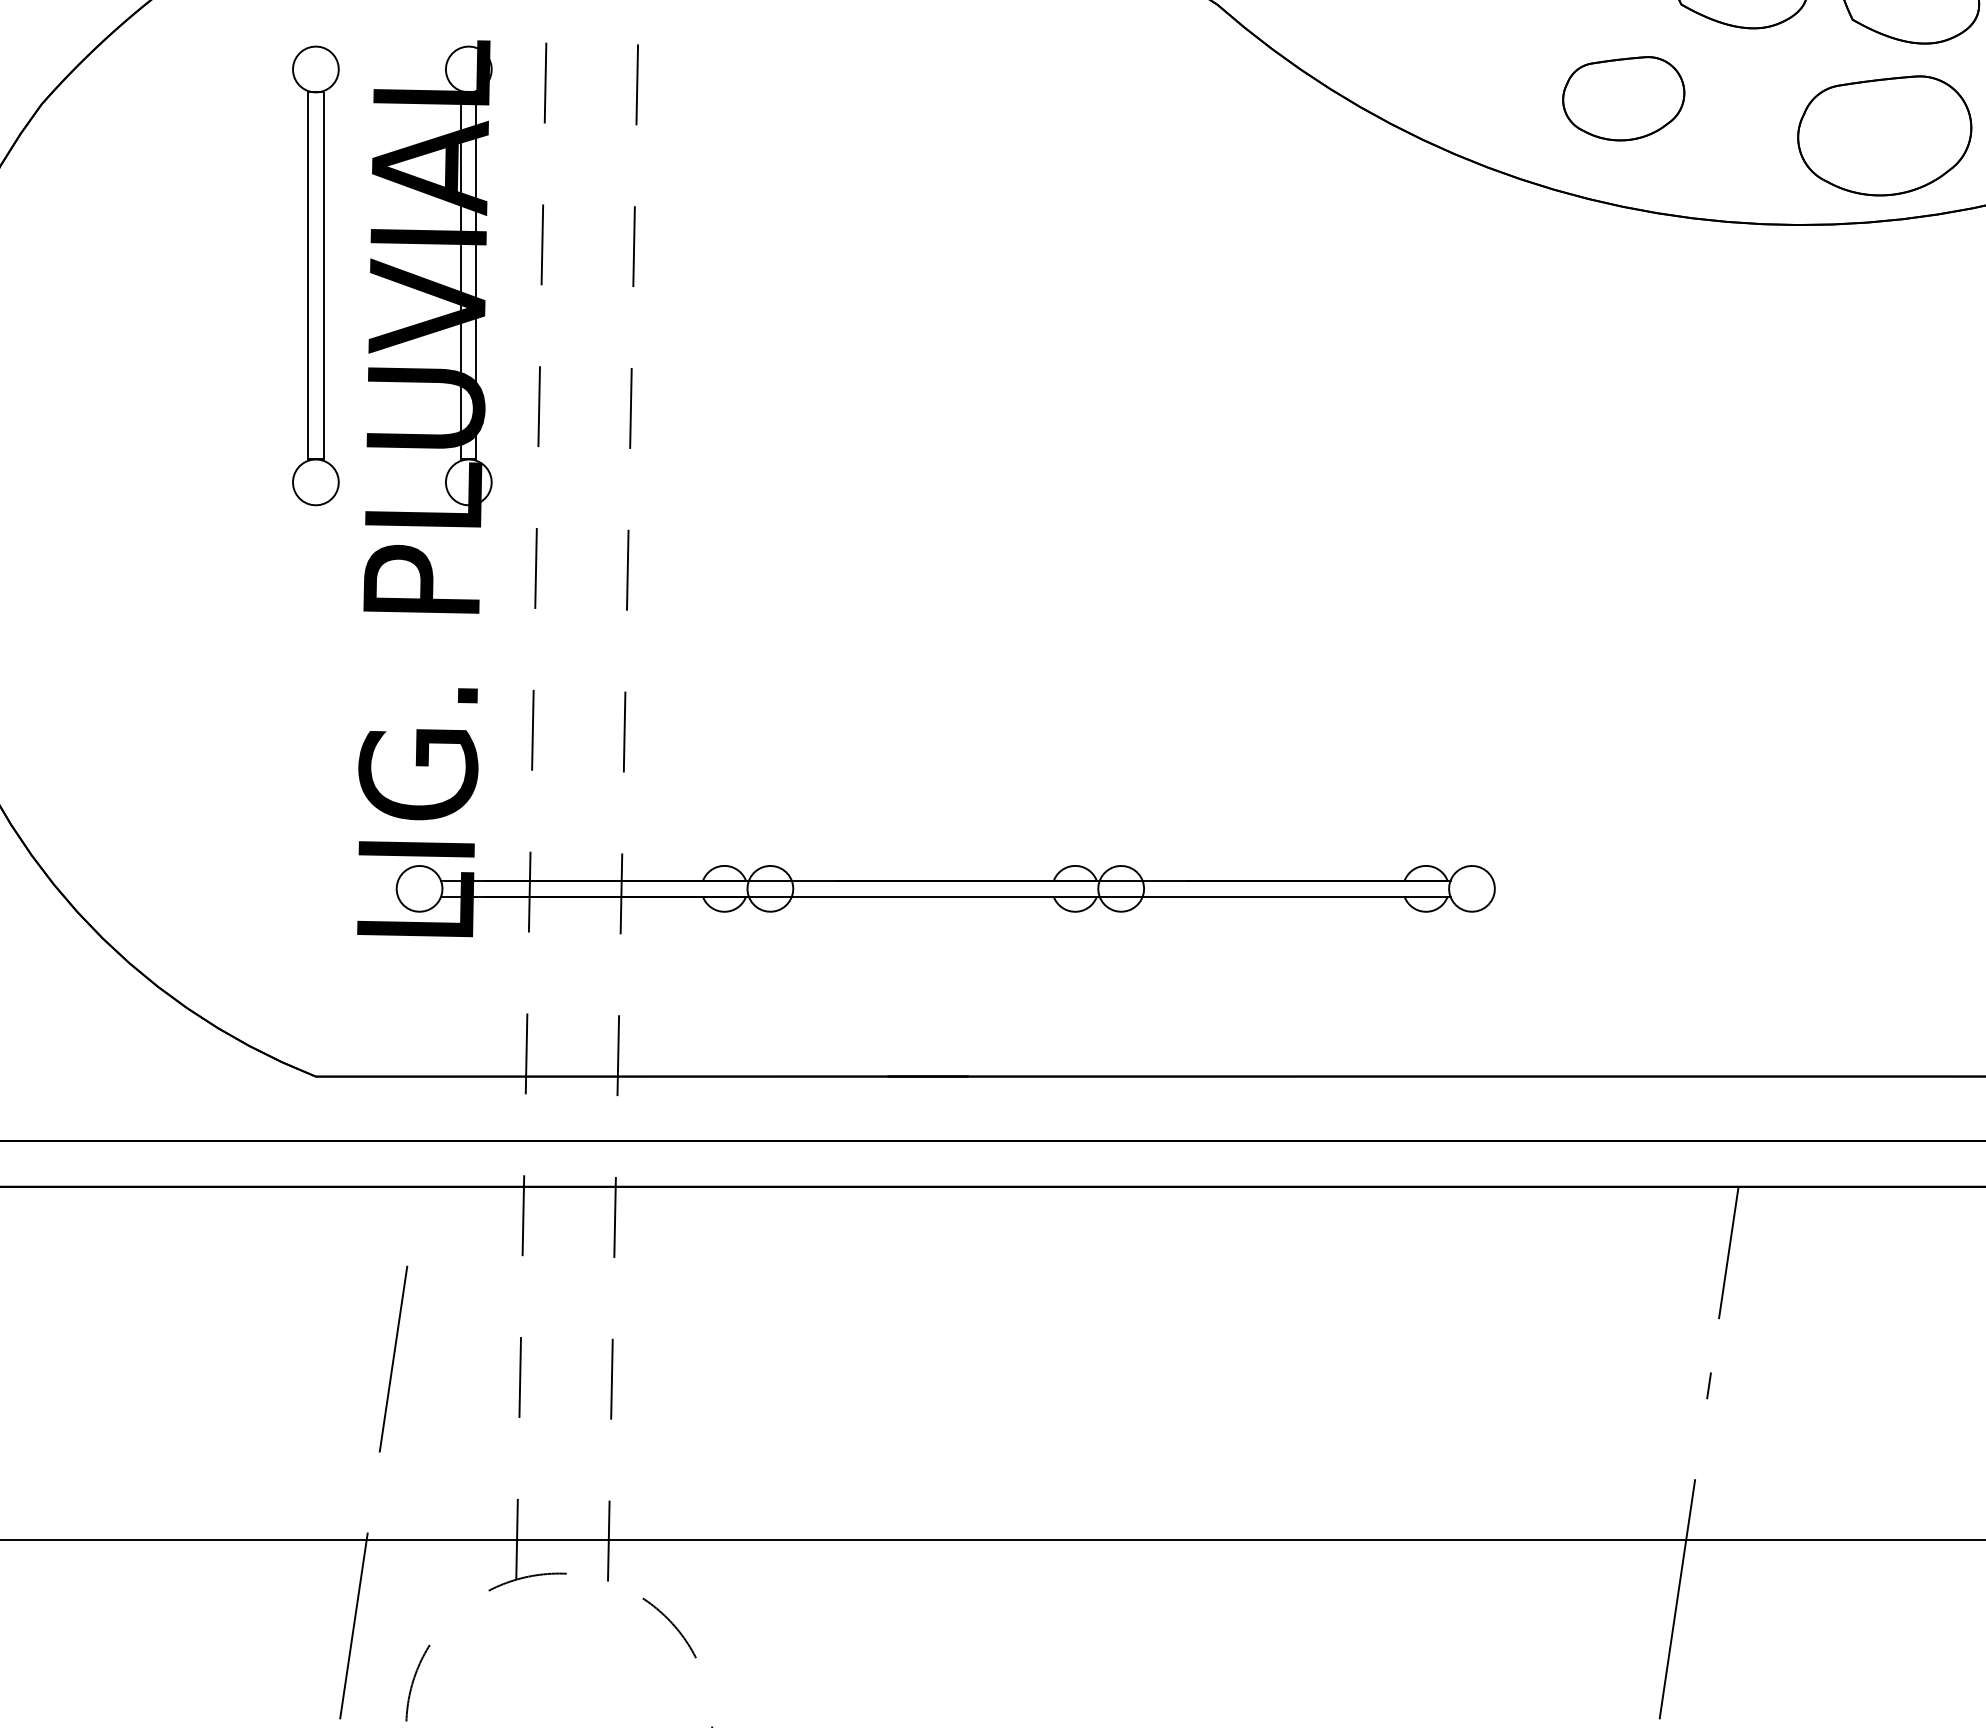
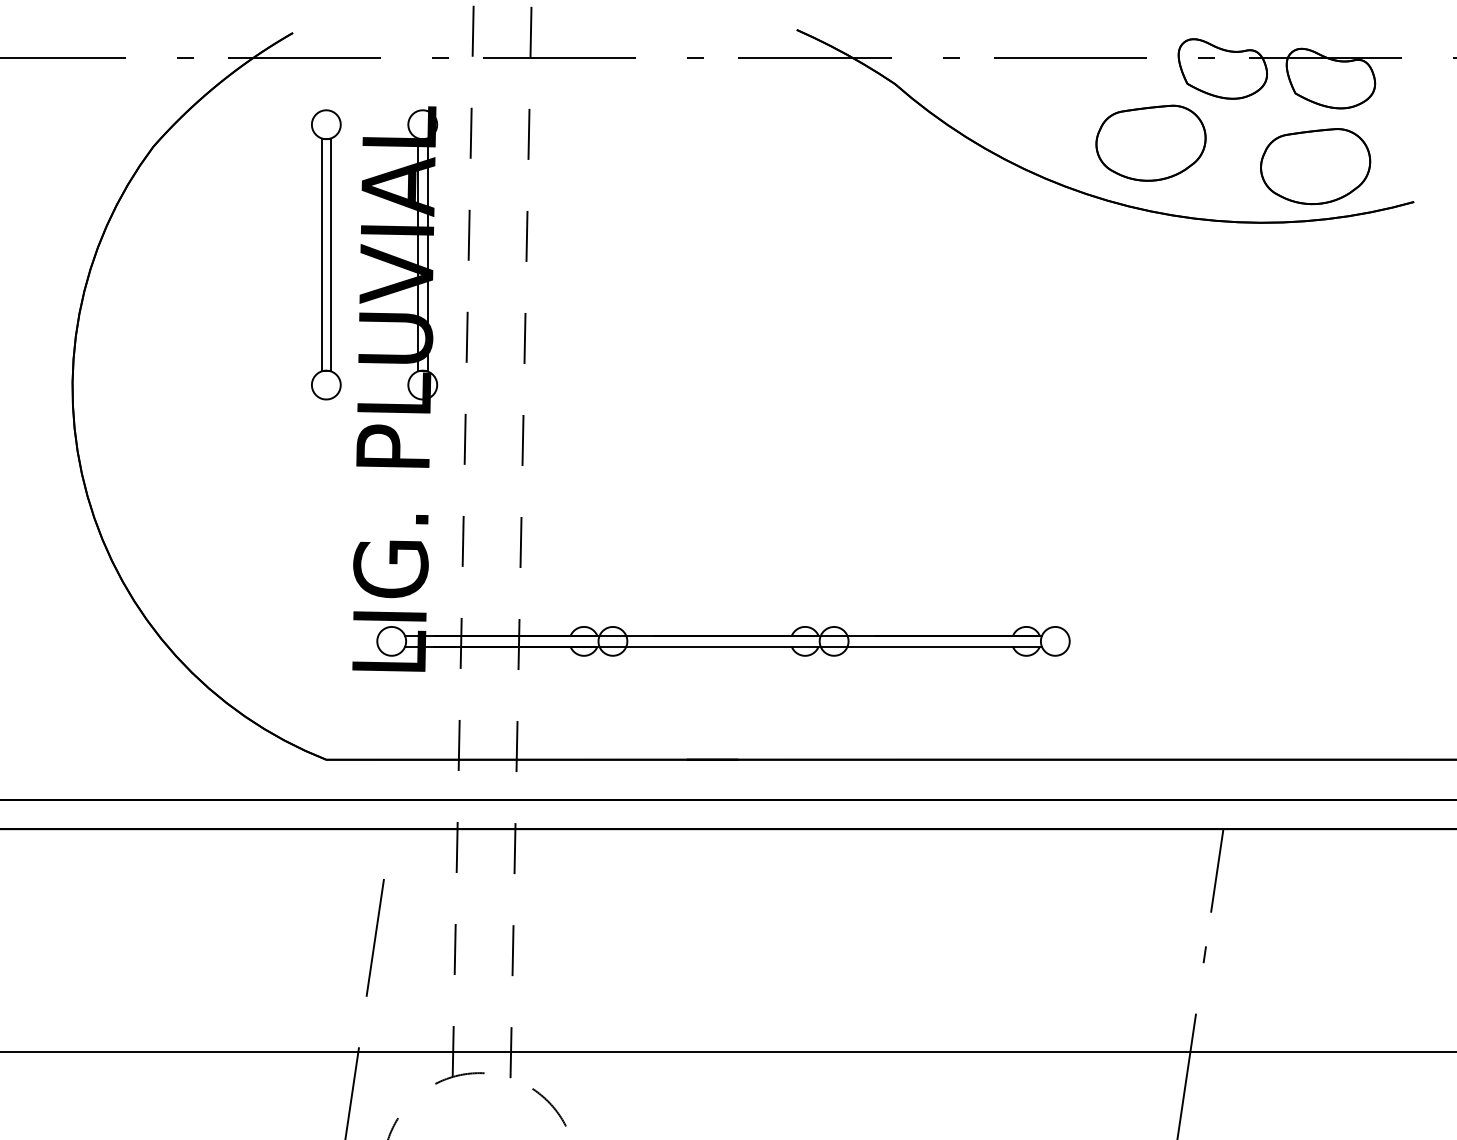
part: (1622, 97) -> (1150, 142), size x1.43

